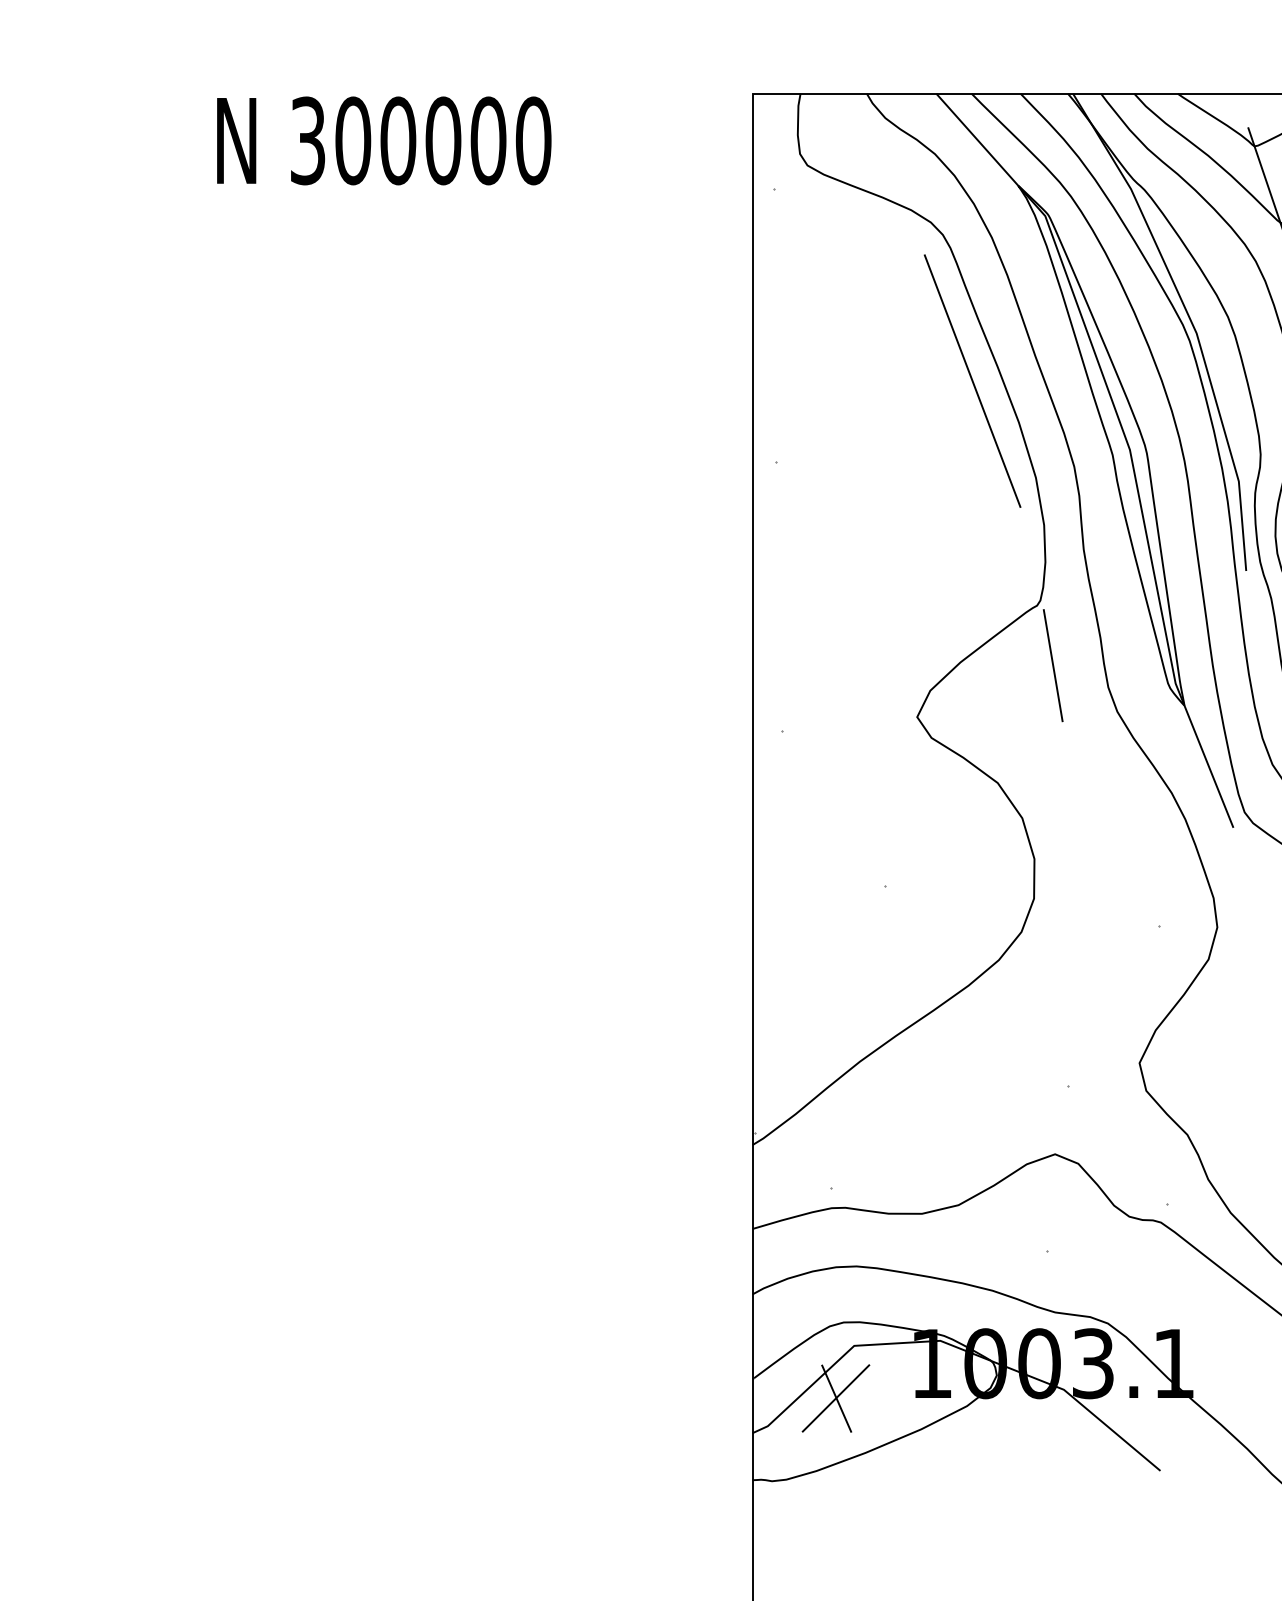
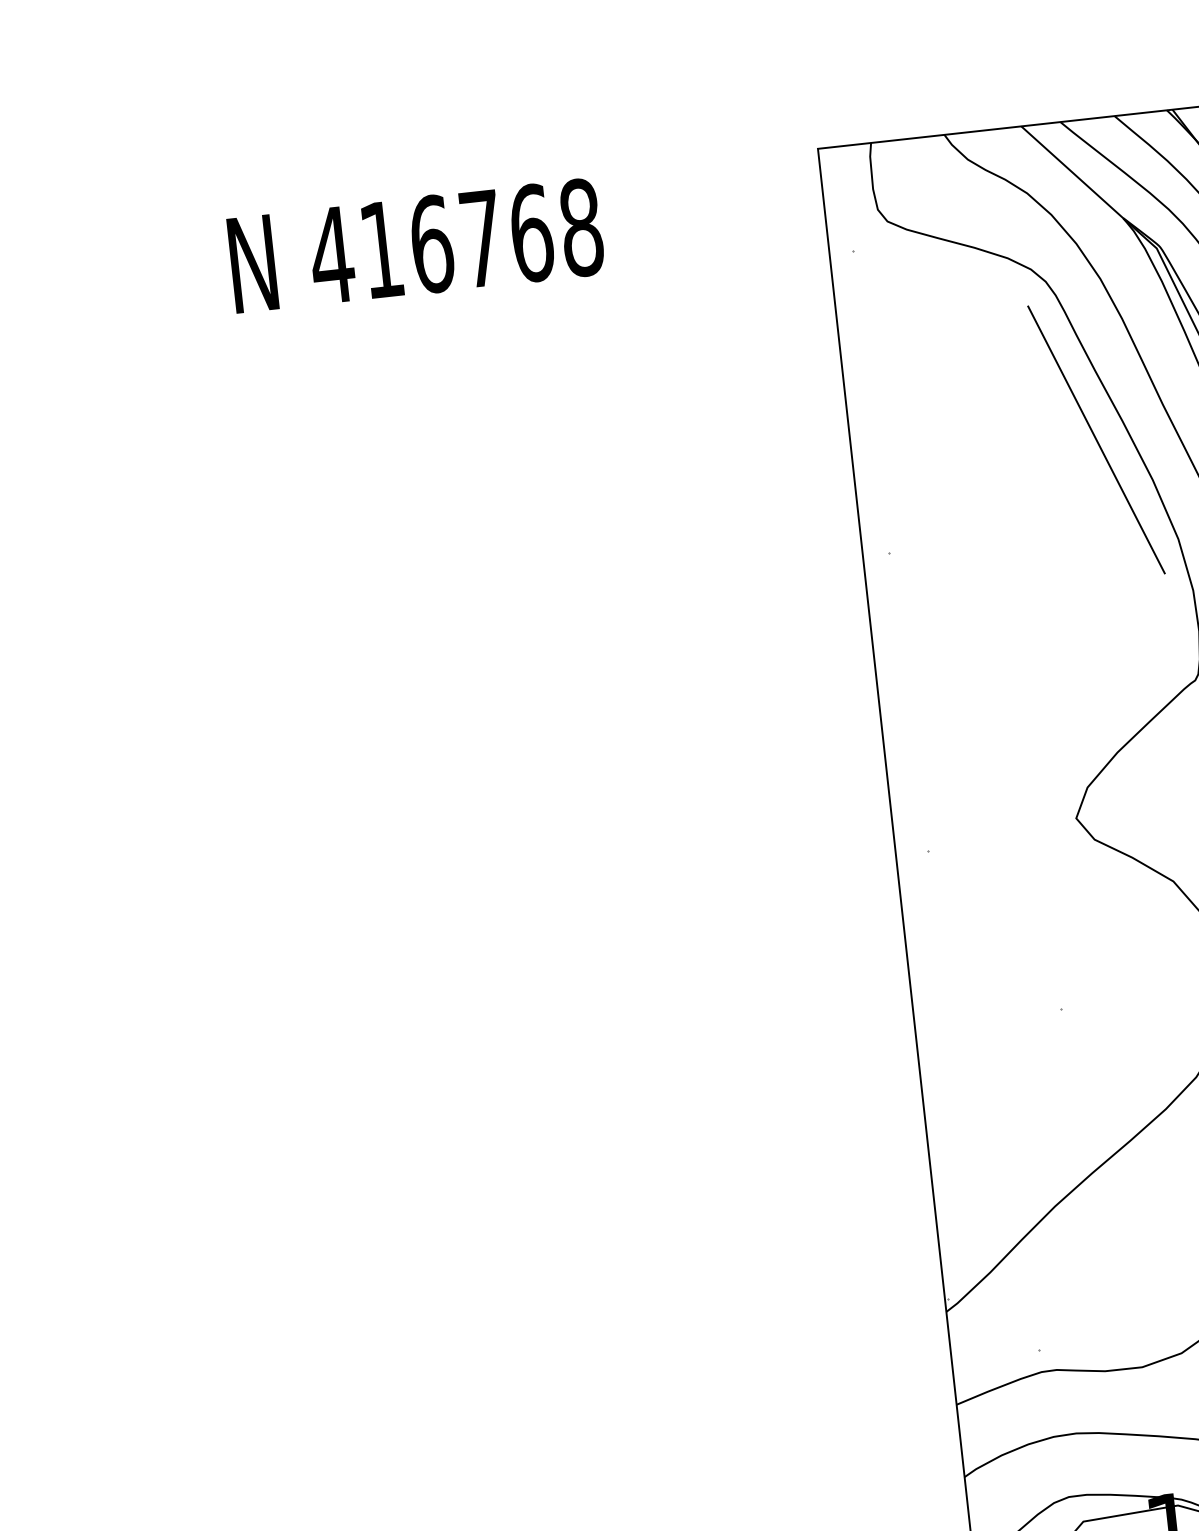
text: (420, 140) -> (456, 241), 300000 -> 416768

